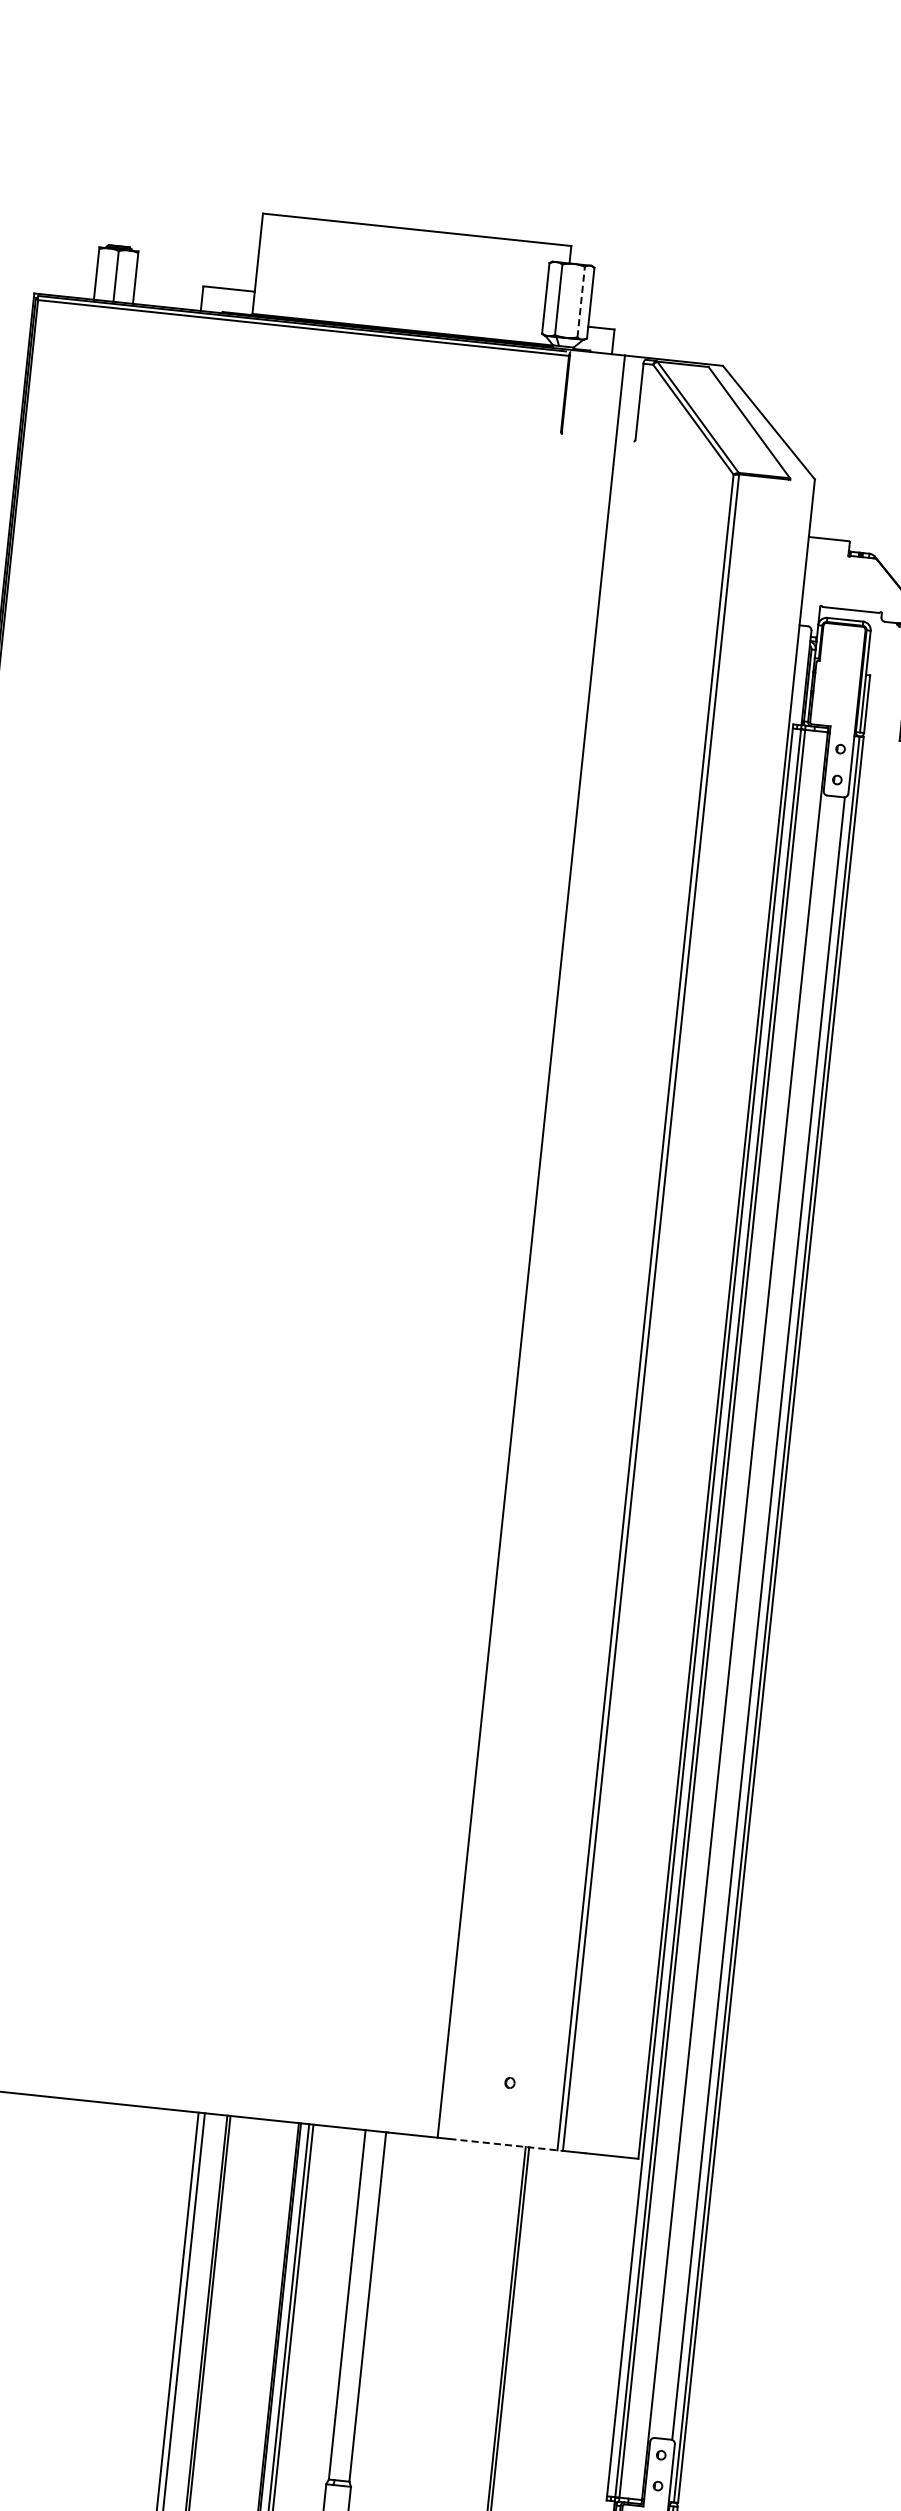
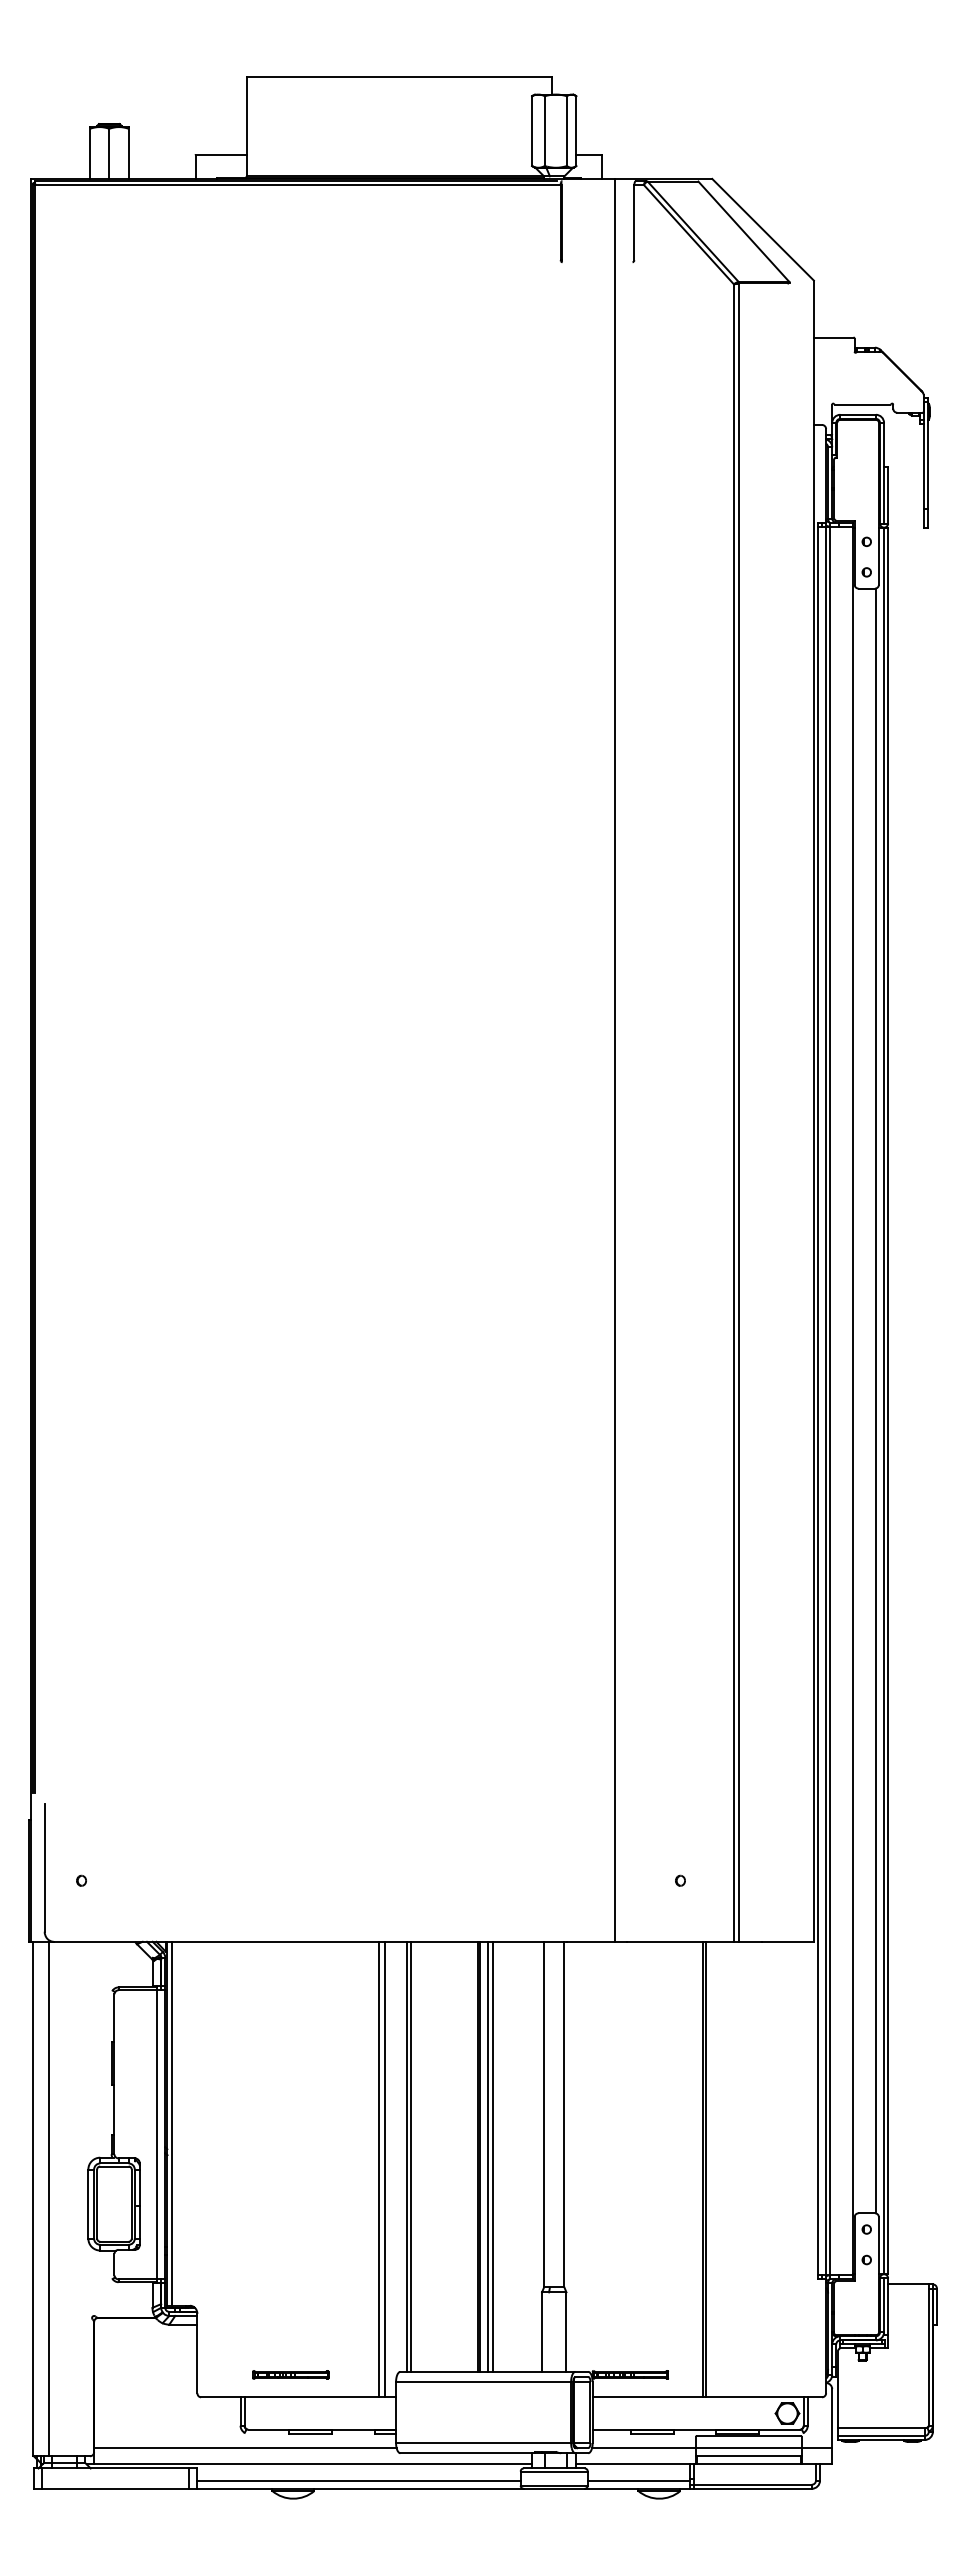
line: (581, 302) -> (567, 131), dashed -> solid
line: (506, 2144) -> (683, 1941), dashed -> solid

